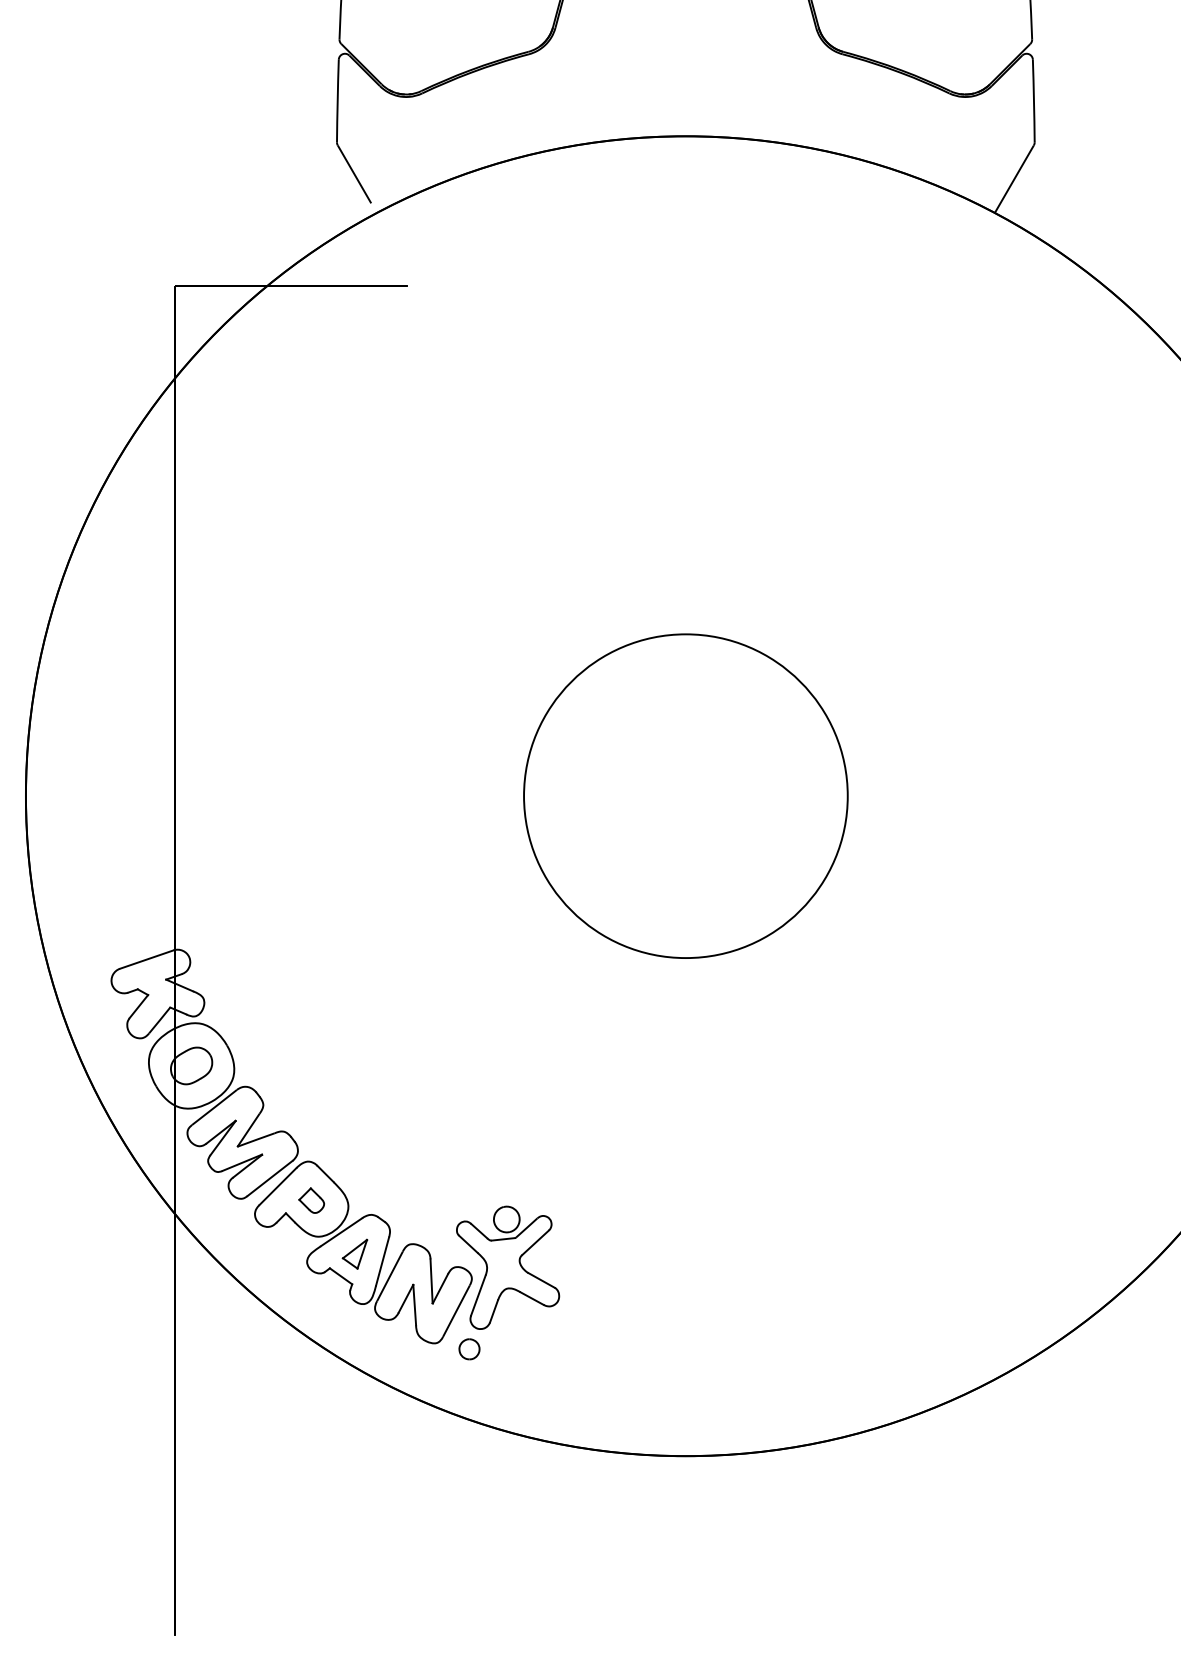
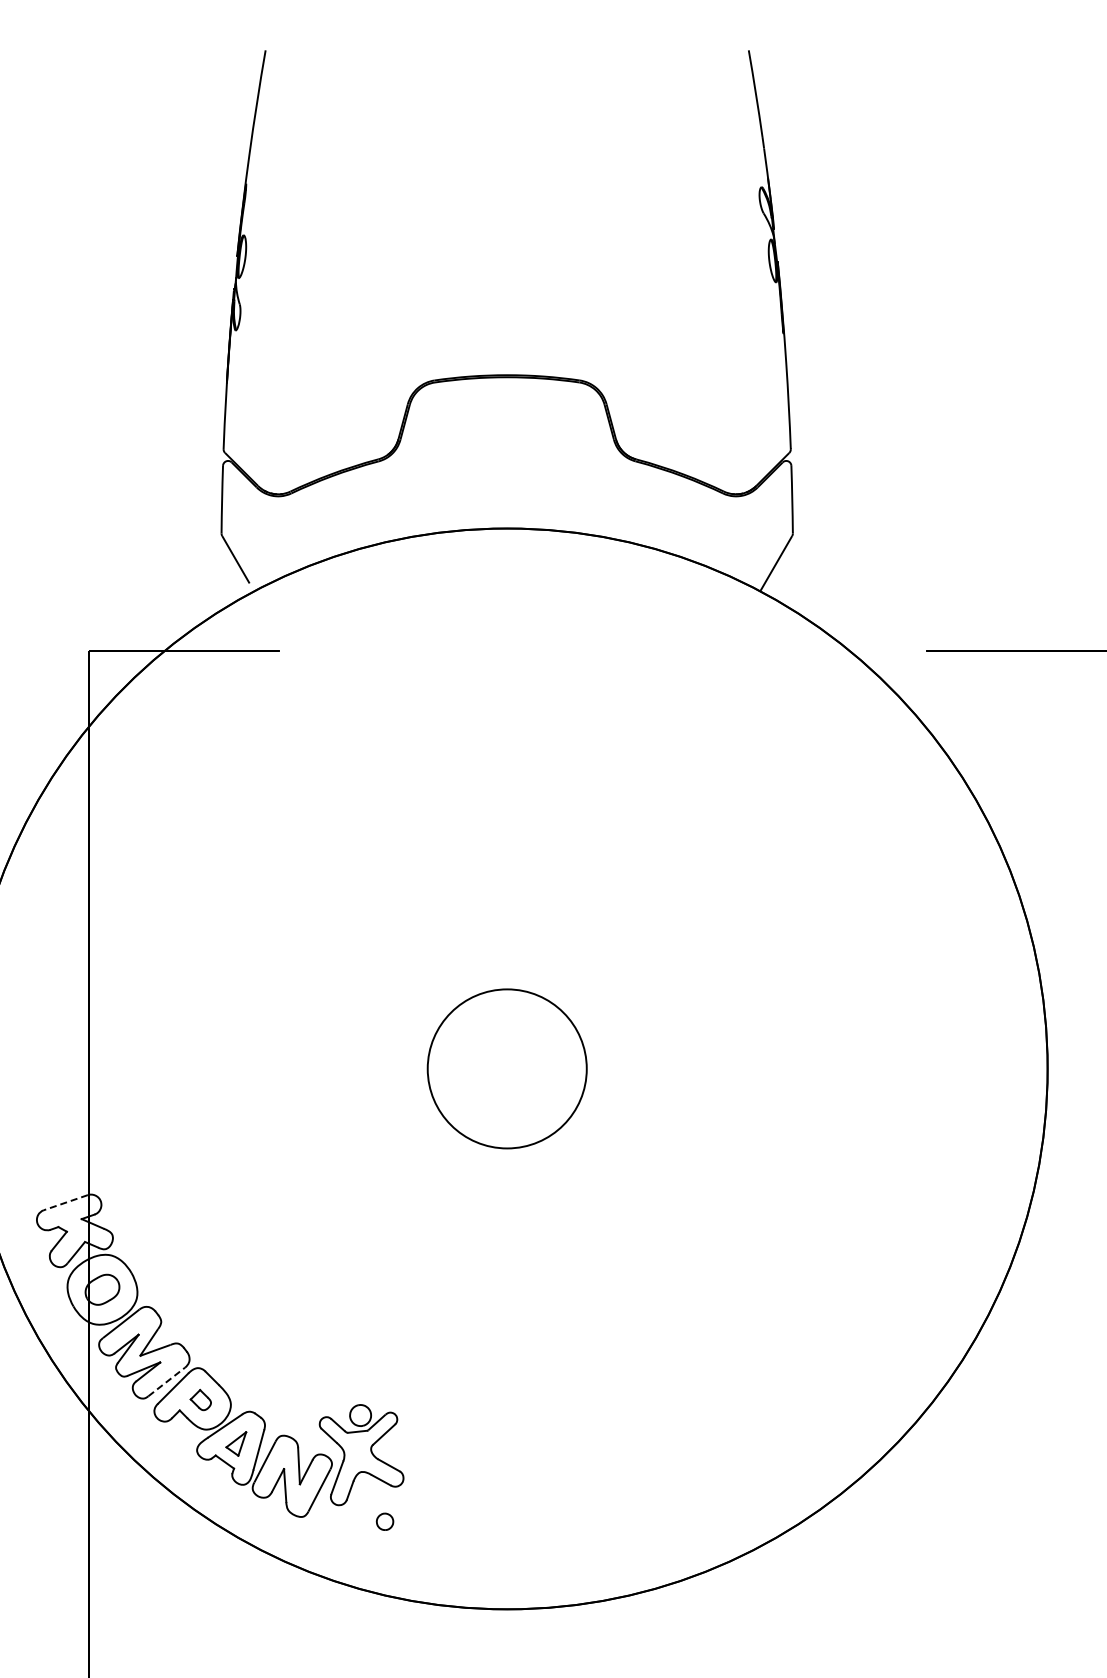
circle: (684, 795) -> (506, 1068), size x0.6
line: (146, 959) -> (65, 1202), solid -> dashed
line: (270, 1177) -> (167, 1381), solid -> dashed
part: (468, 1348) -> (384, 1521), moved

